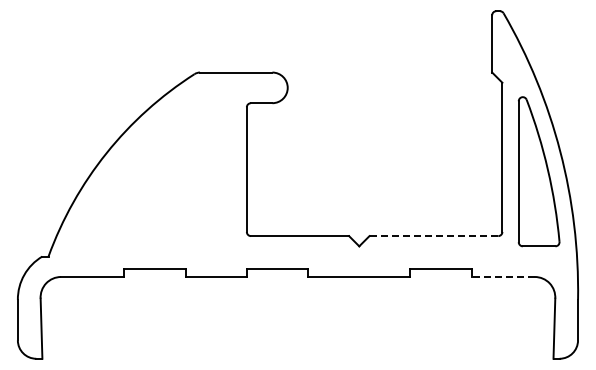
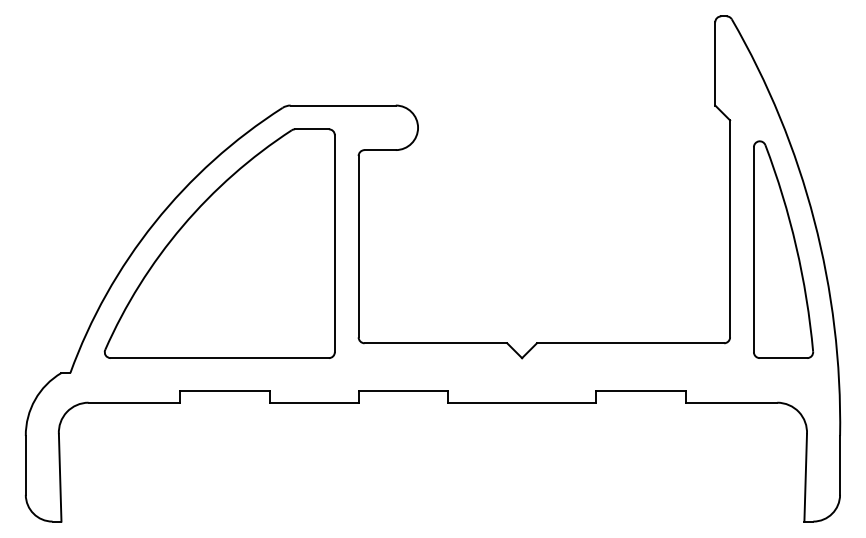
part: (151, 167) -> (220, 243), added
line: (433, 236) -> (629, 343), dashed -> solid
line: (503, 276) -> (731, 402), dashed -> solid

